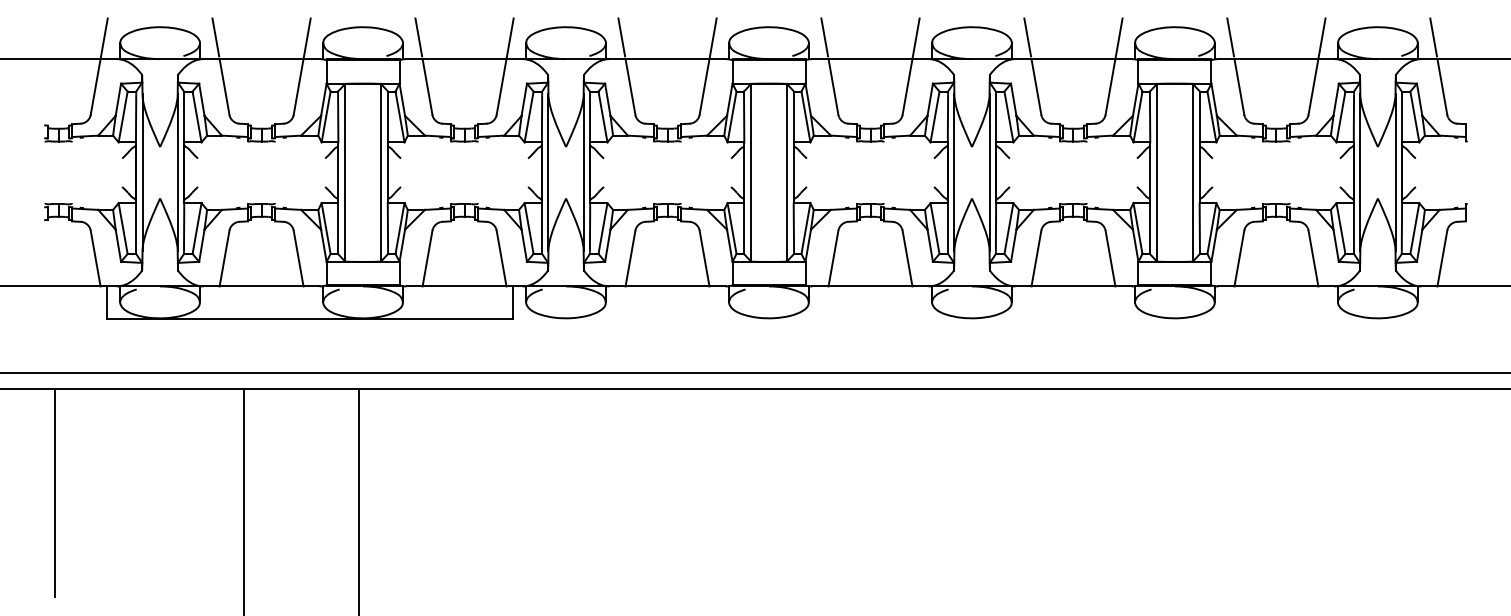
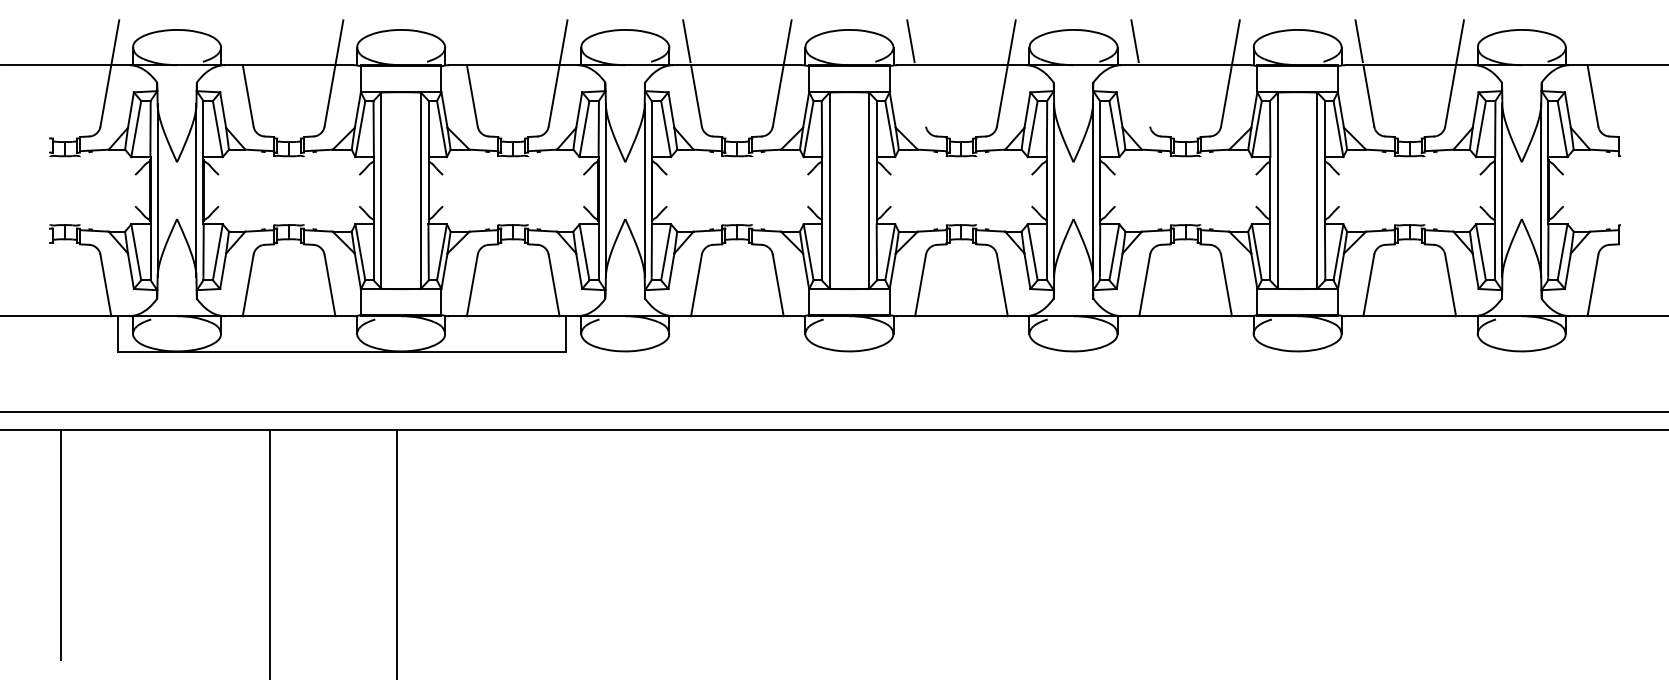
line: (215, 37) -> (238, 41), removed
line: (418, 37) -> (462, 41), removed
line: (1433, 37) -> (1583, 41), removed
line: (833, 86) -> (920, 95), removed
line: (1036, 86) -> (1144, 95), removed

